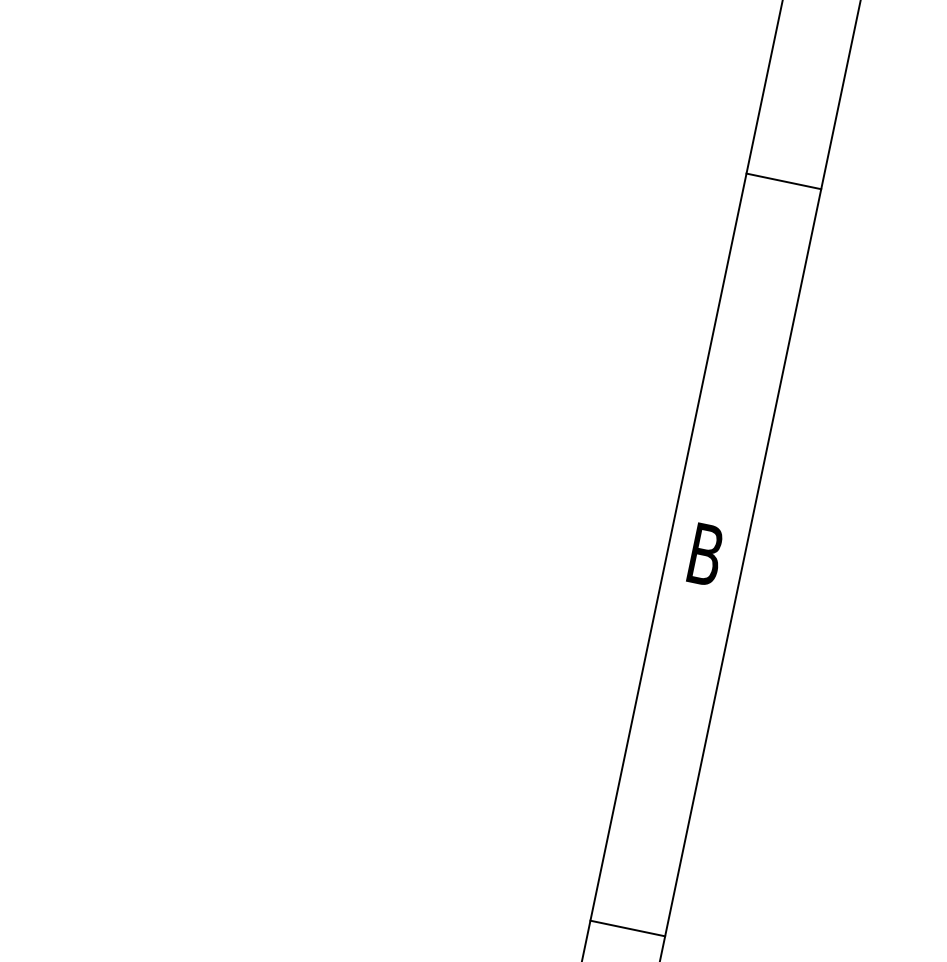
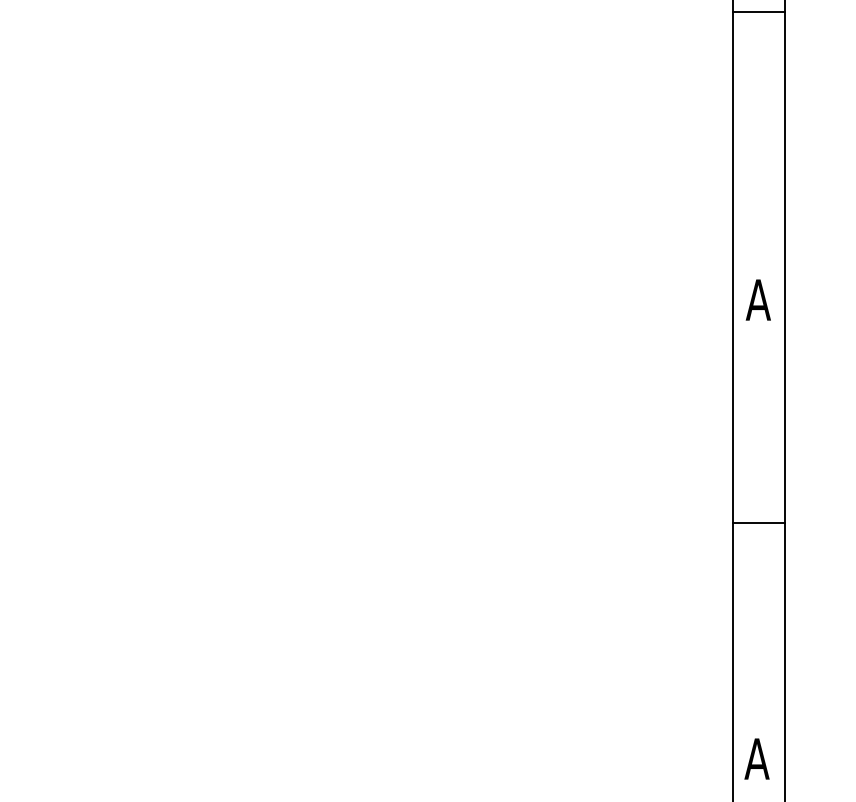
line: (783, 180) -> (758, 11), moved
text: (704, 553) -> (757, 299), B -> A
line: (627, 928) -> (758, 523), moved

